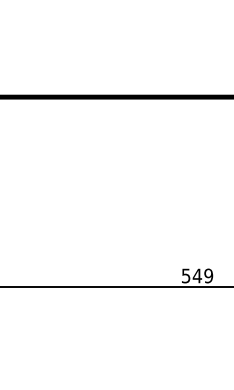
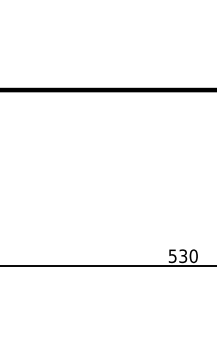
text: (202, 275) -> (187, 255), 549 -> 530

